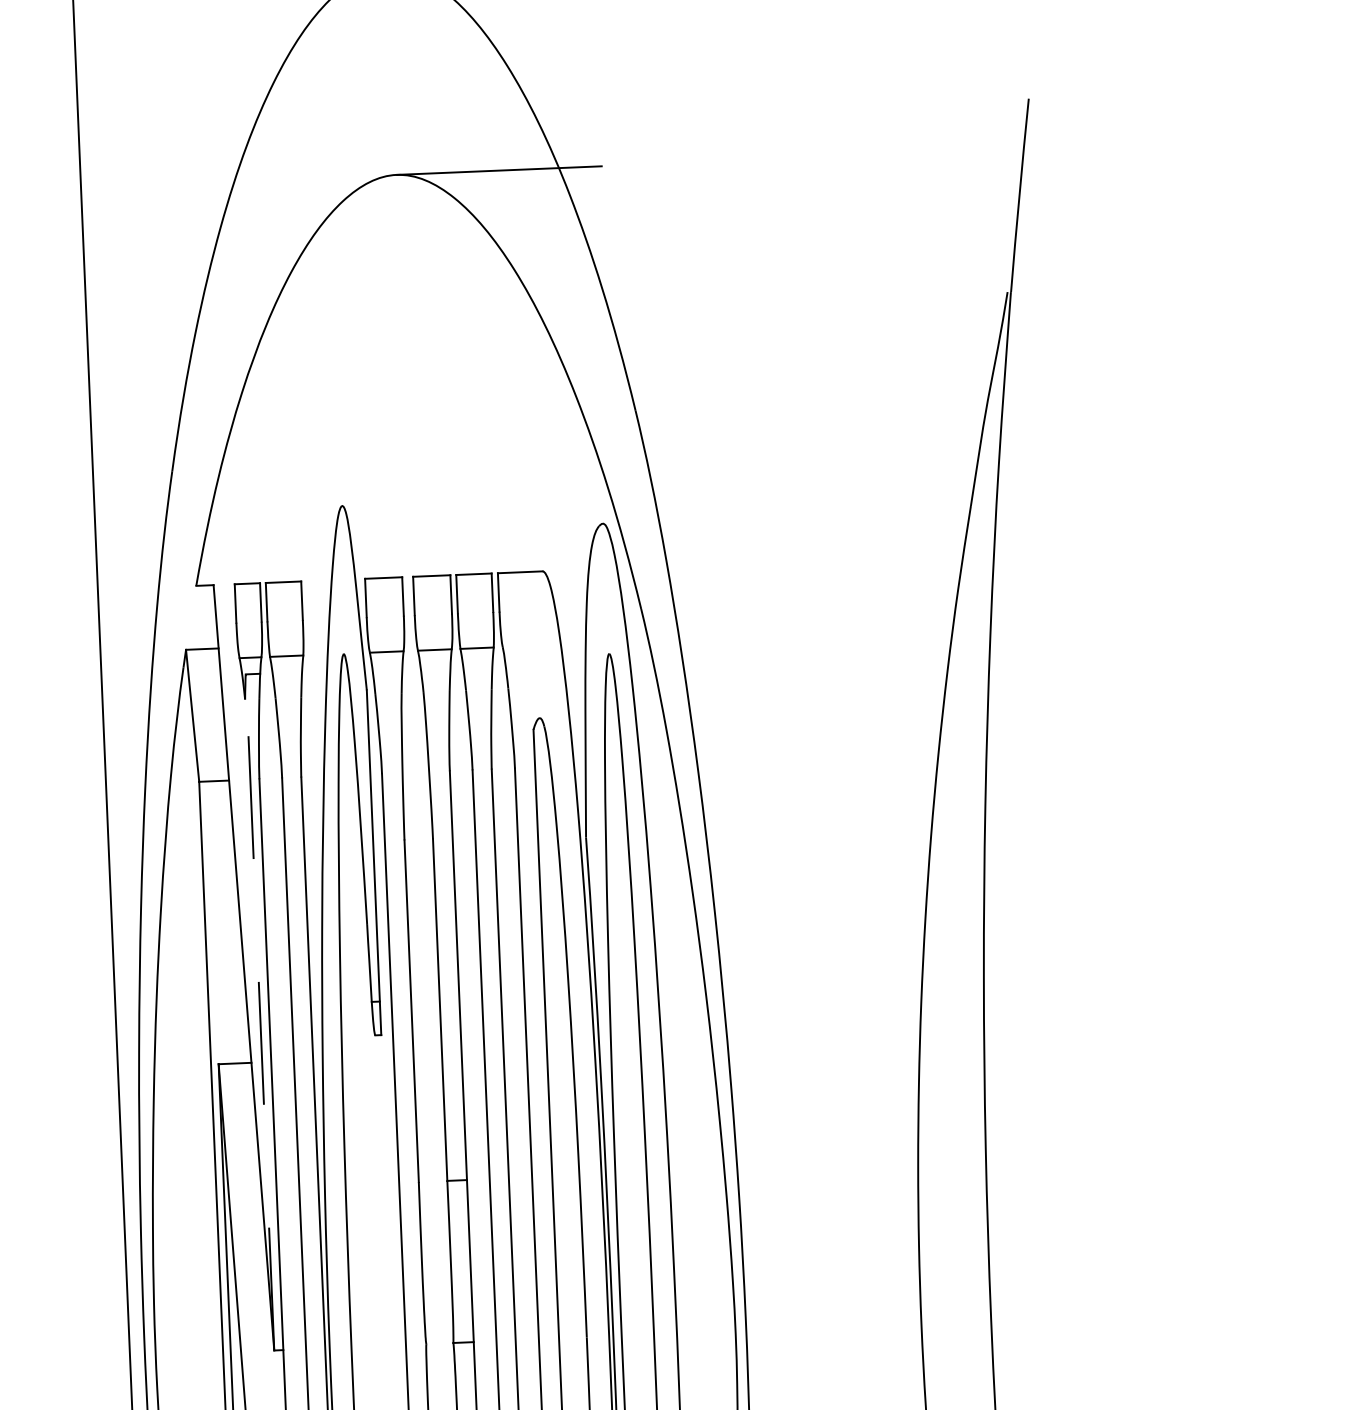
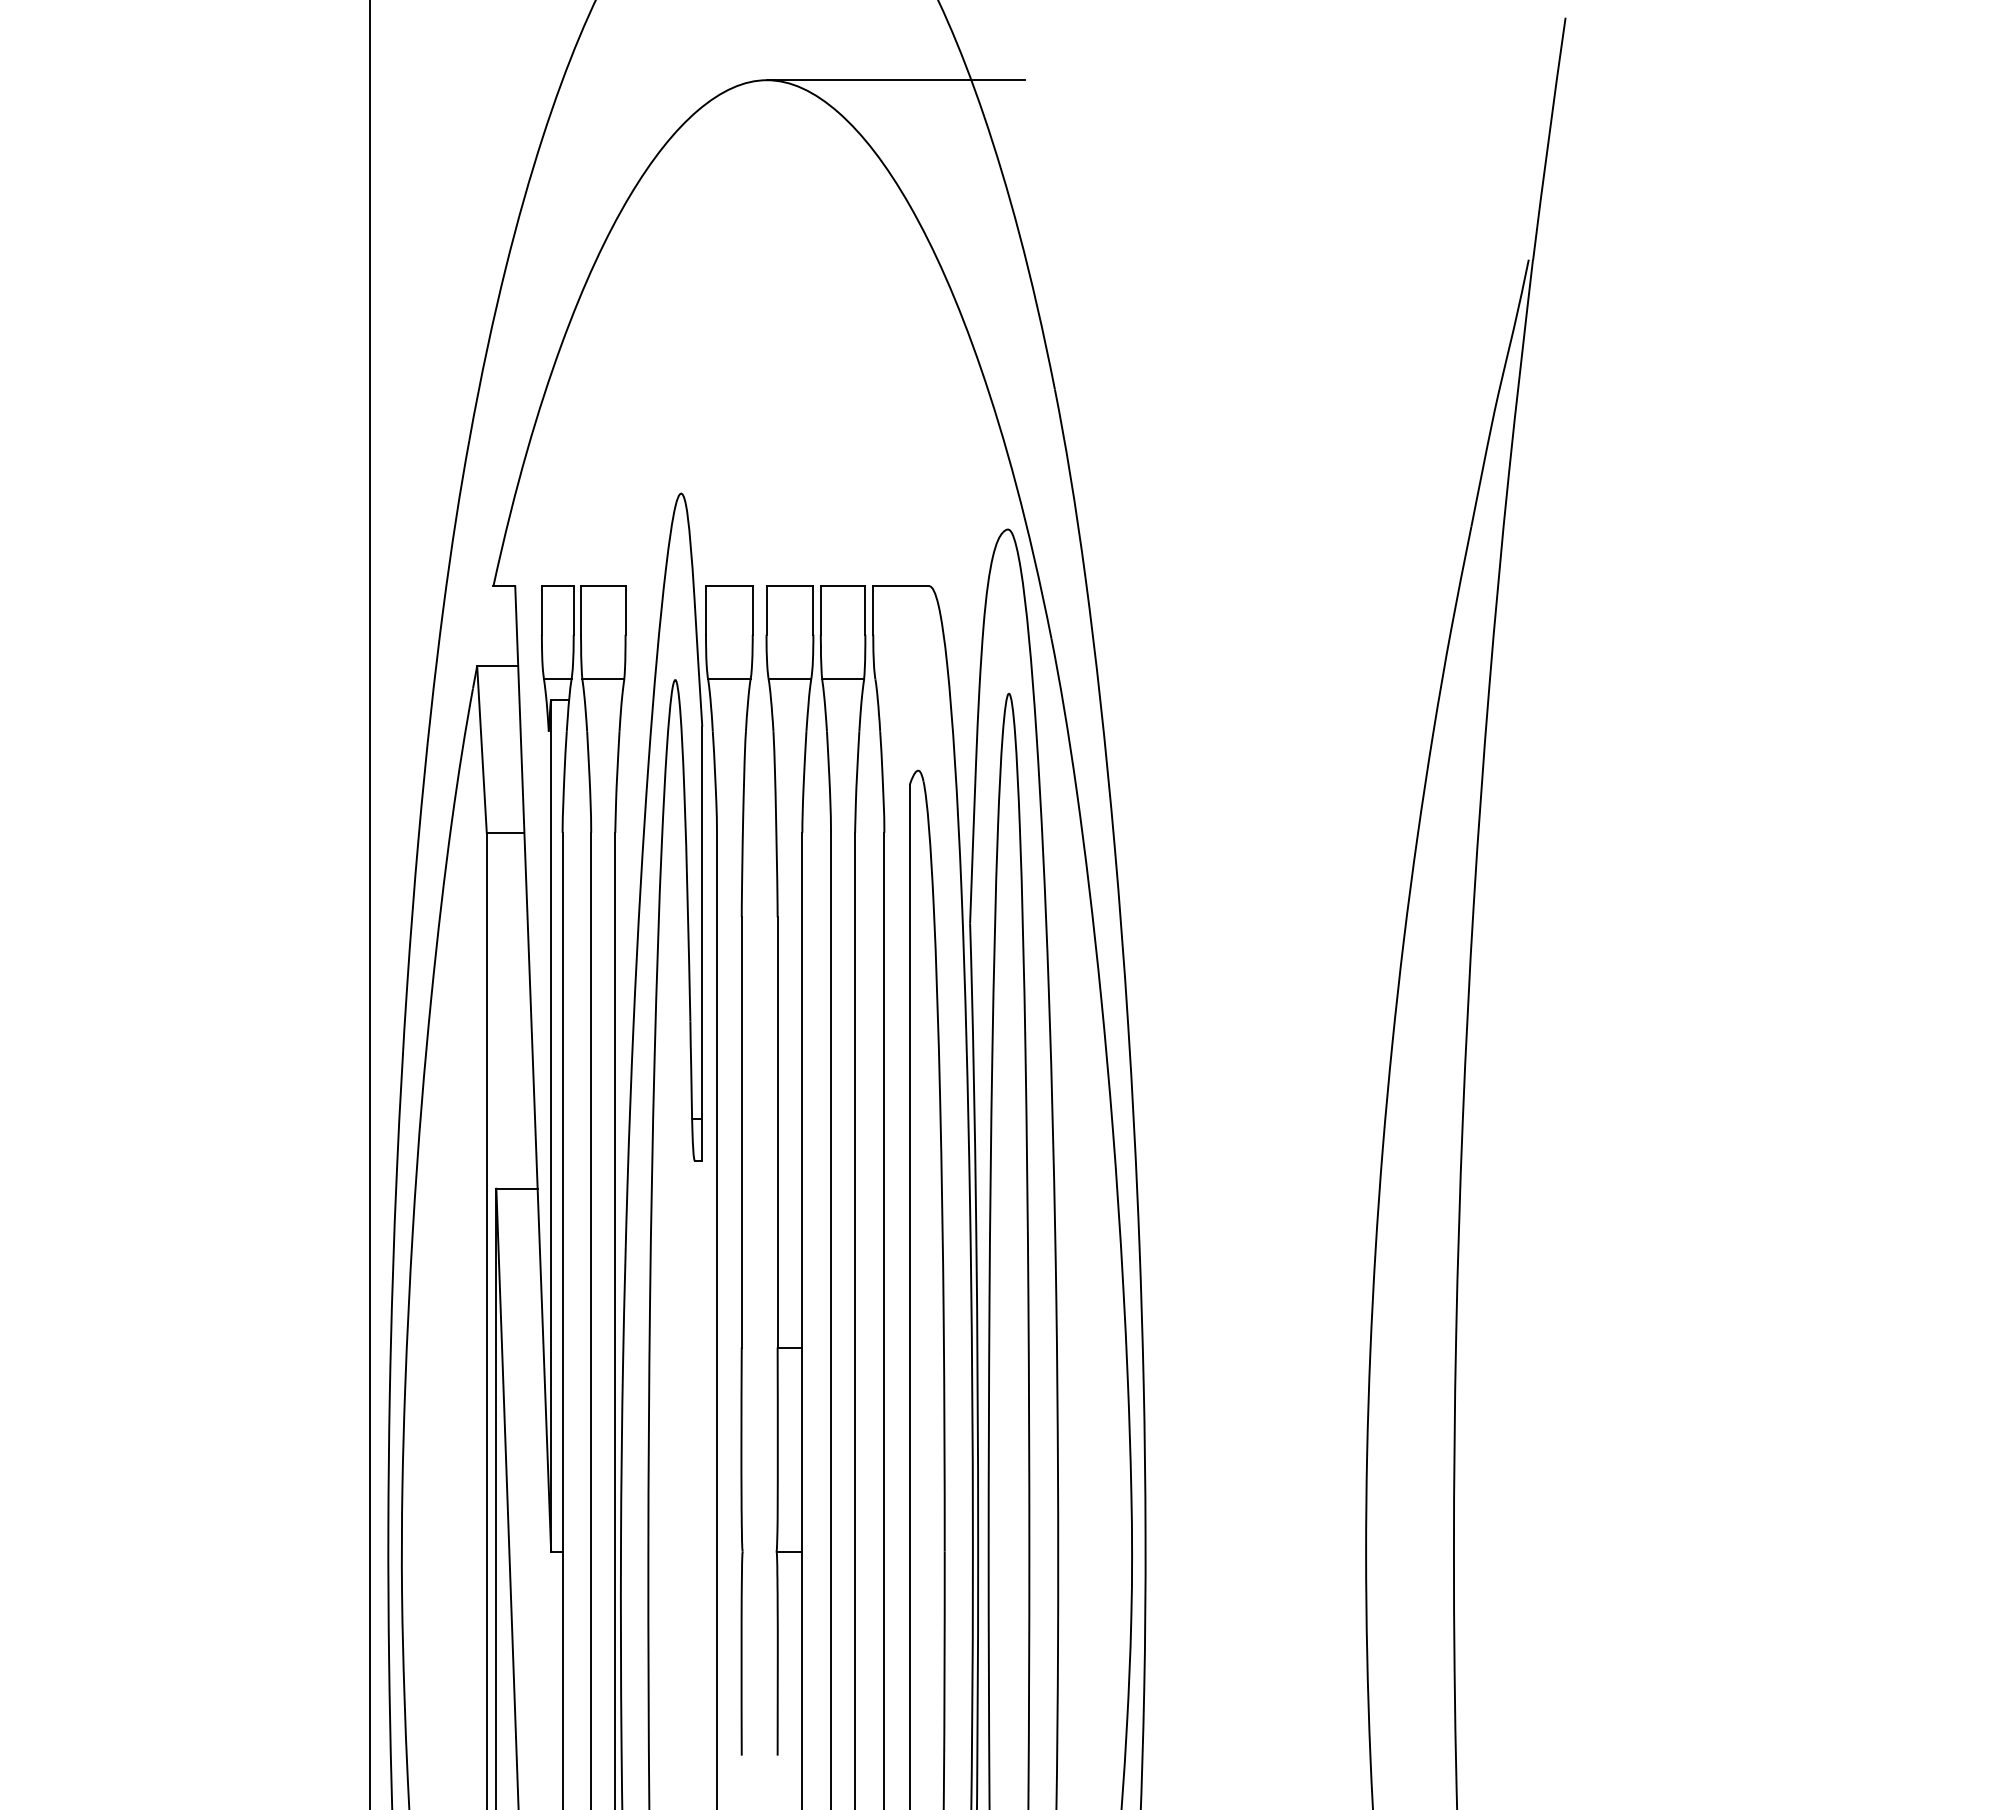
line: (260, 1012) -> (551, 1126), dashed -> solid

